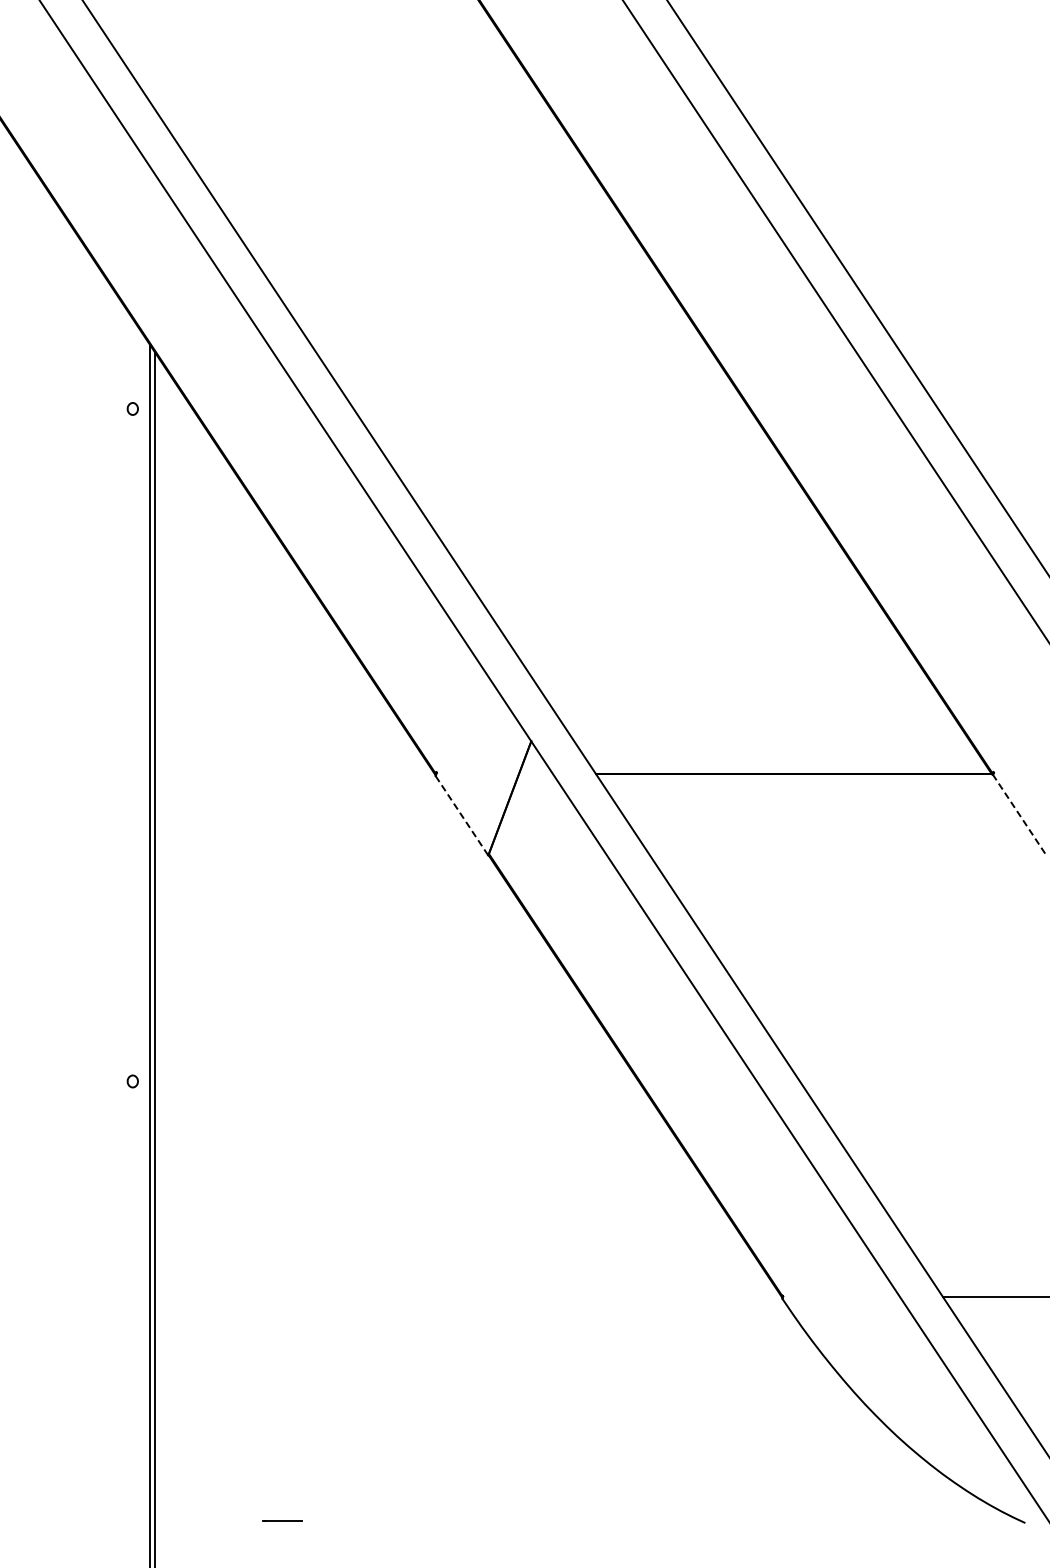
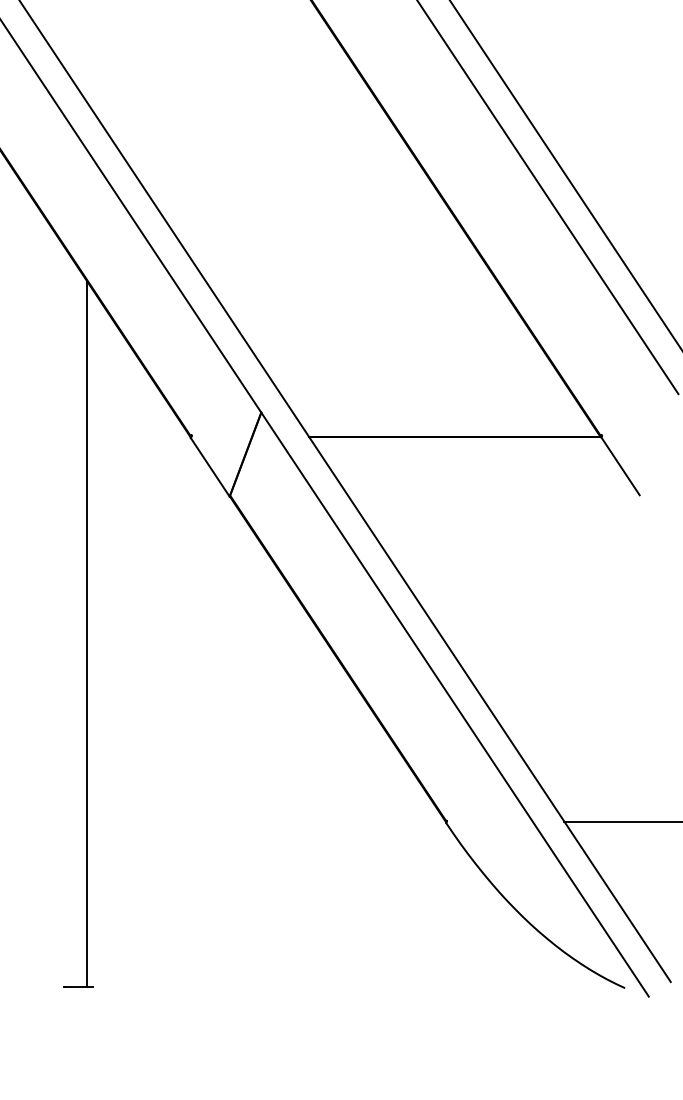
line: (1018, 813) -> (620, 465), dashed -> solid
line: (461, 815) -> (209, 467), dashed -> solid
line: (294, 1041) -> (86, 633), added

